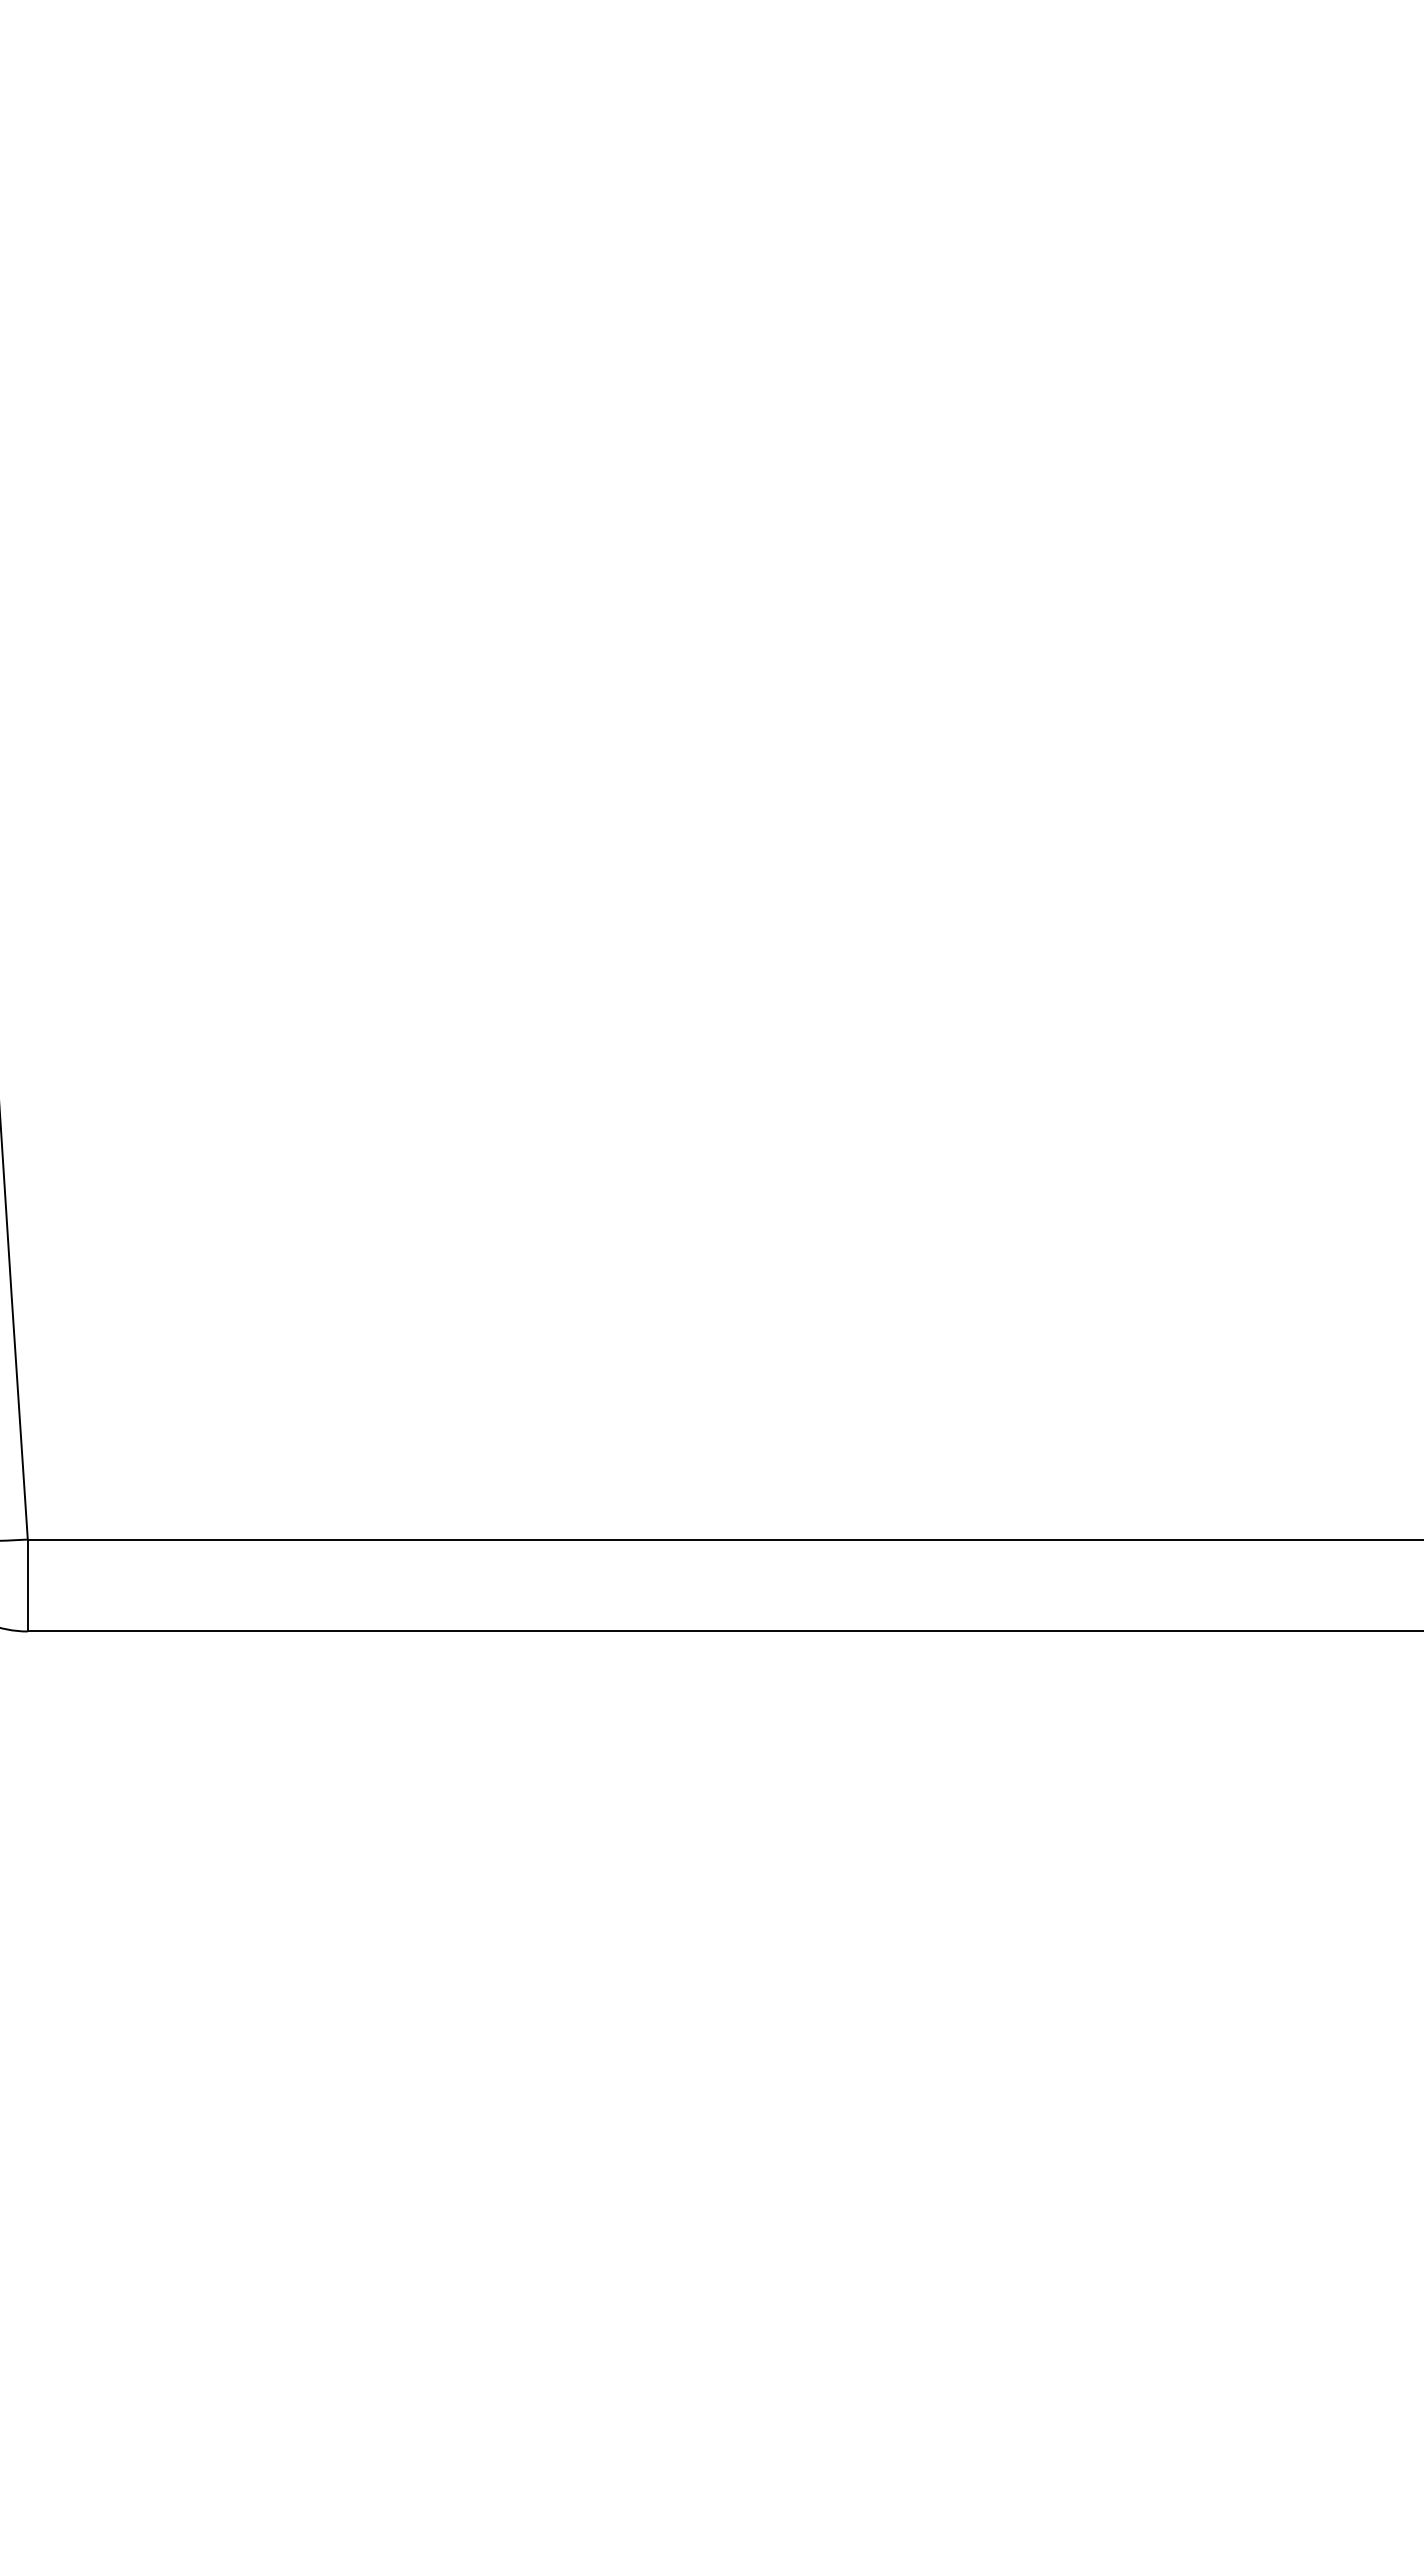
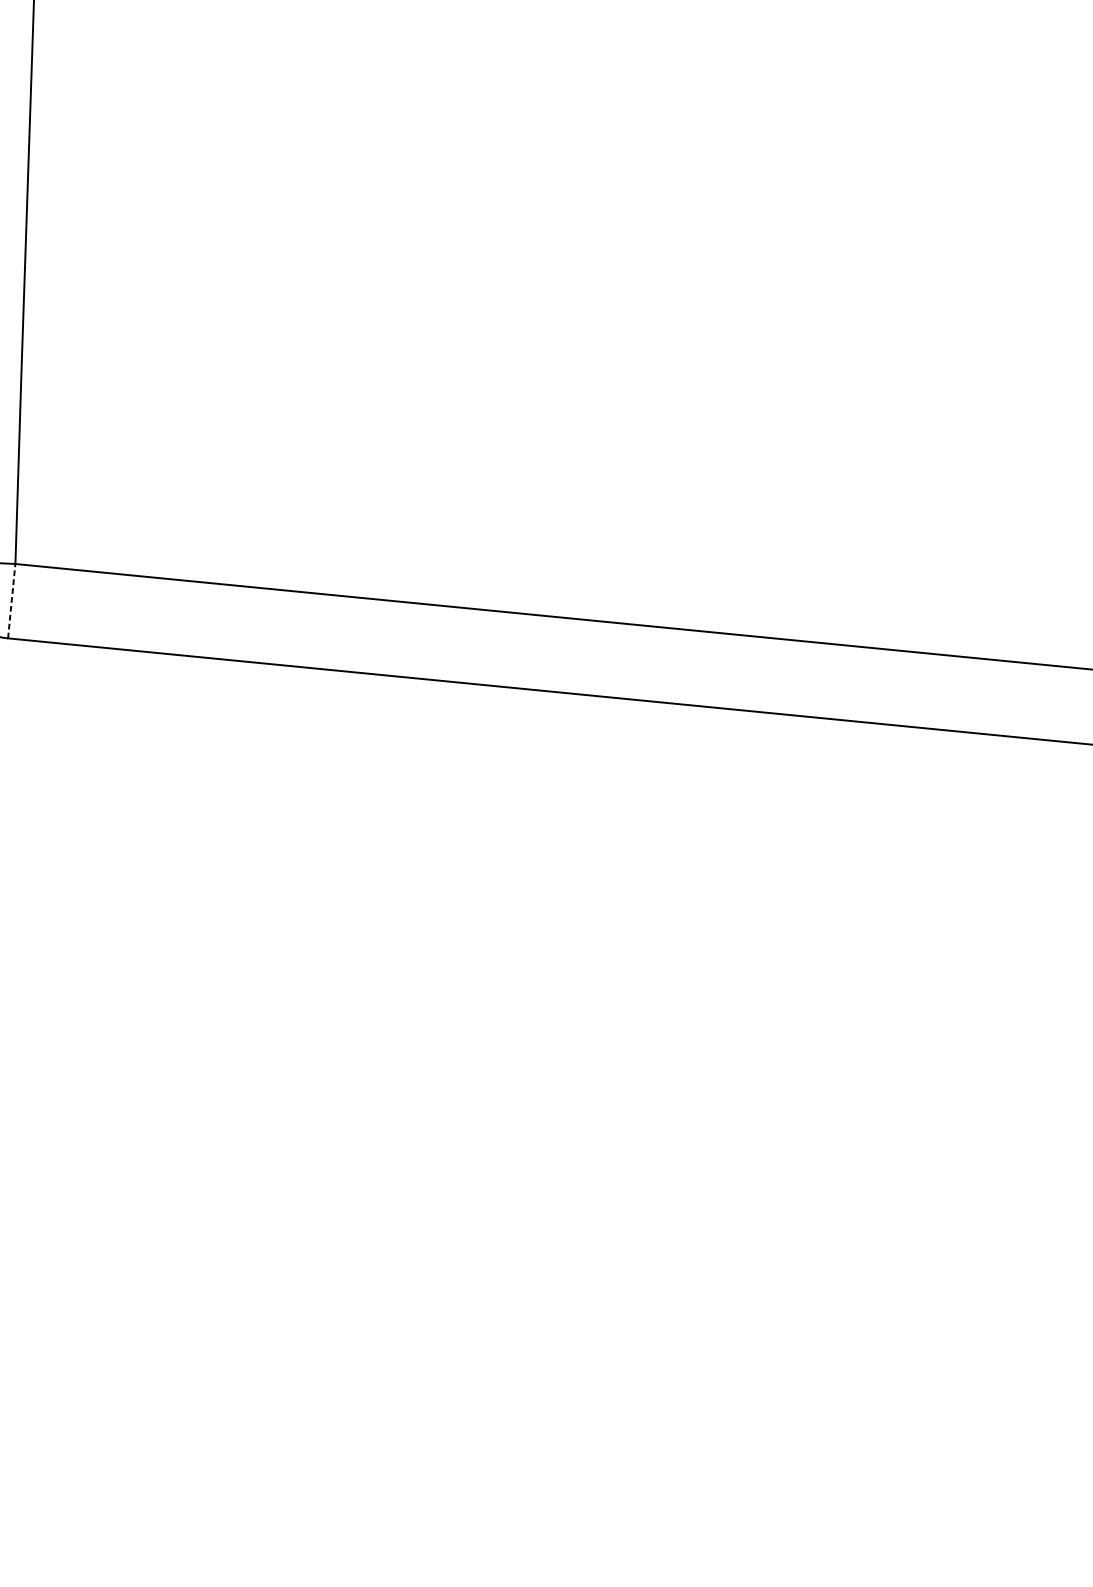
line: (27, 1585) -> (11, 601), solid -> dashed

